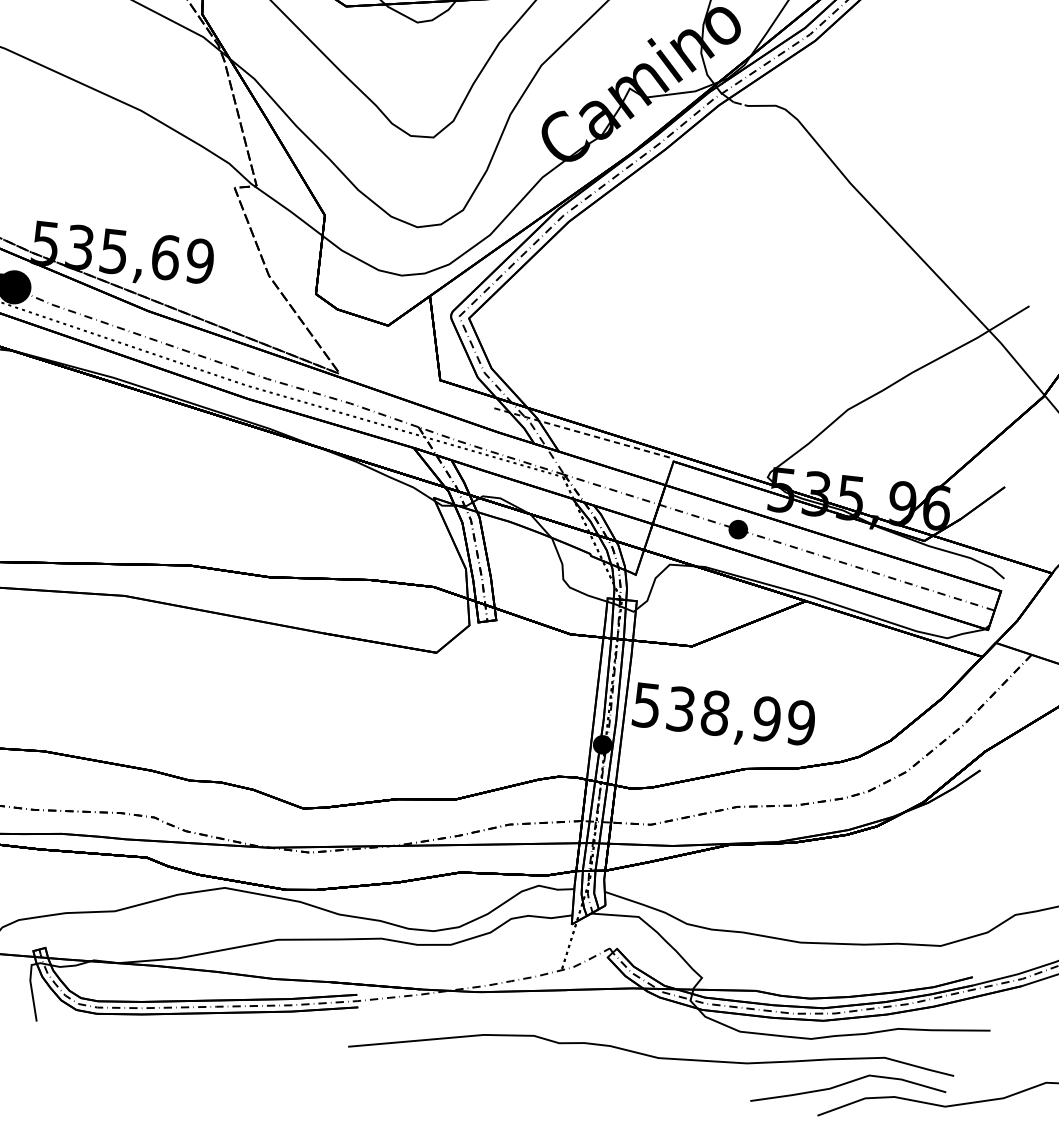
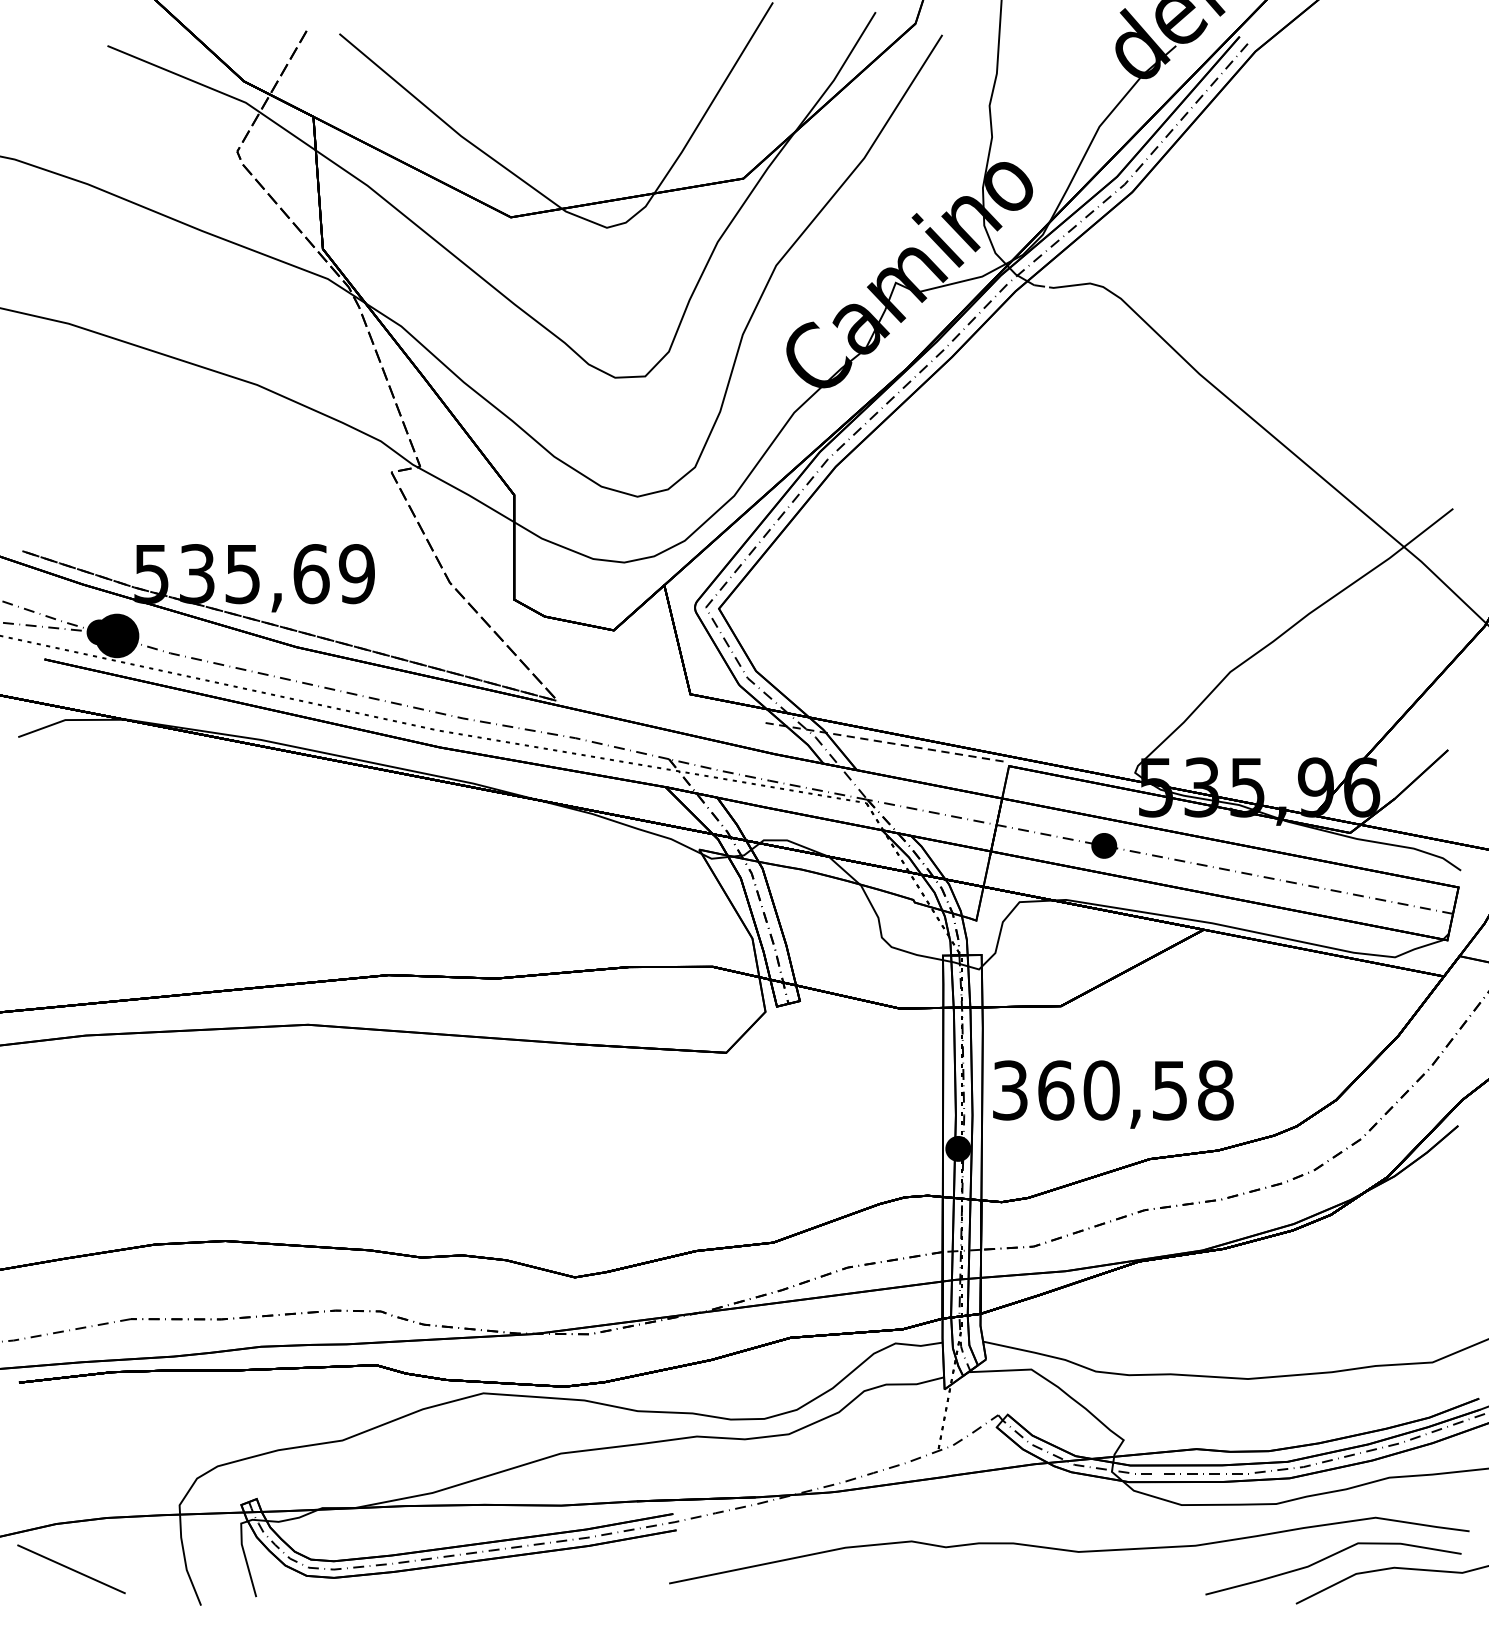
text: (724, 714) -> (1113, 1090), 538,99 -> 360,58

